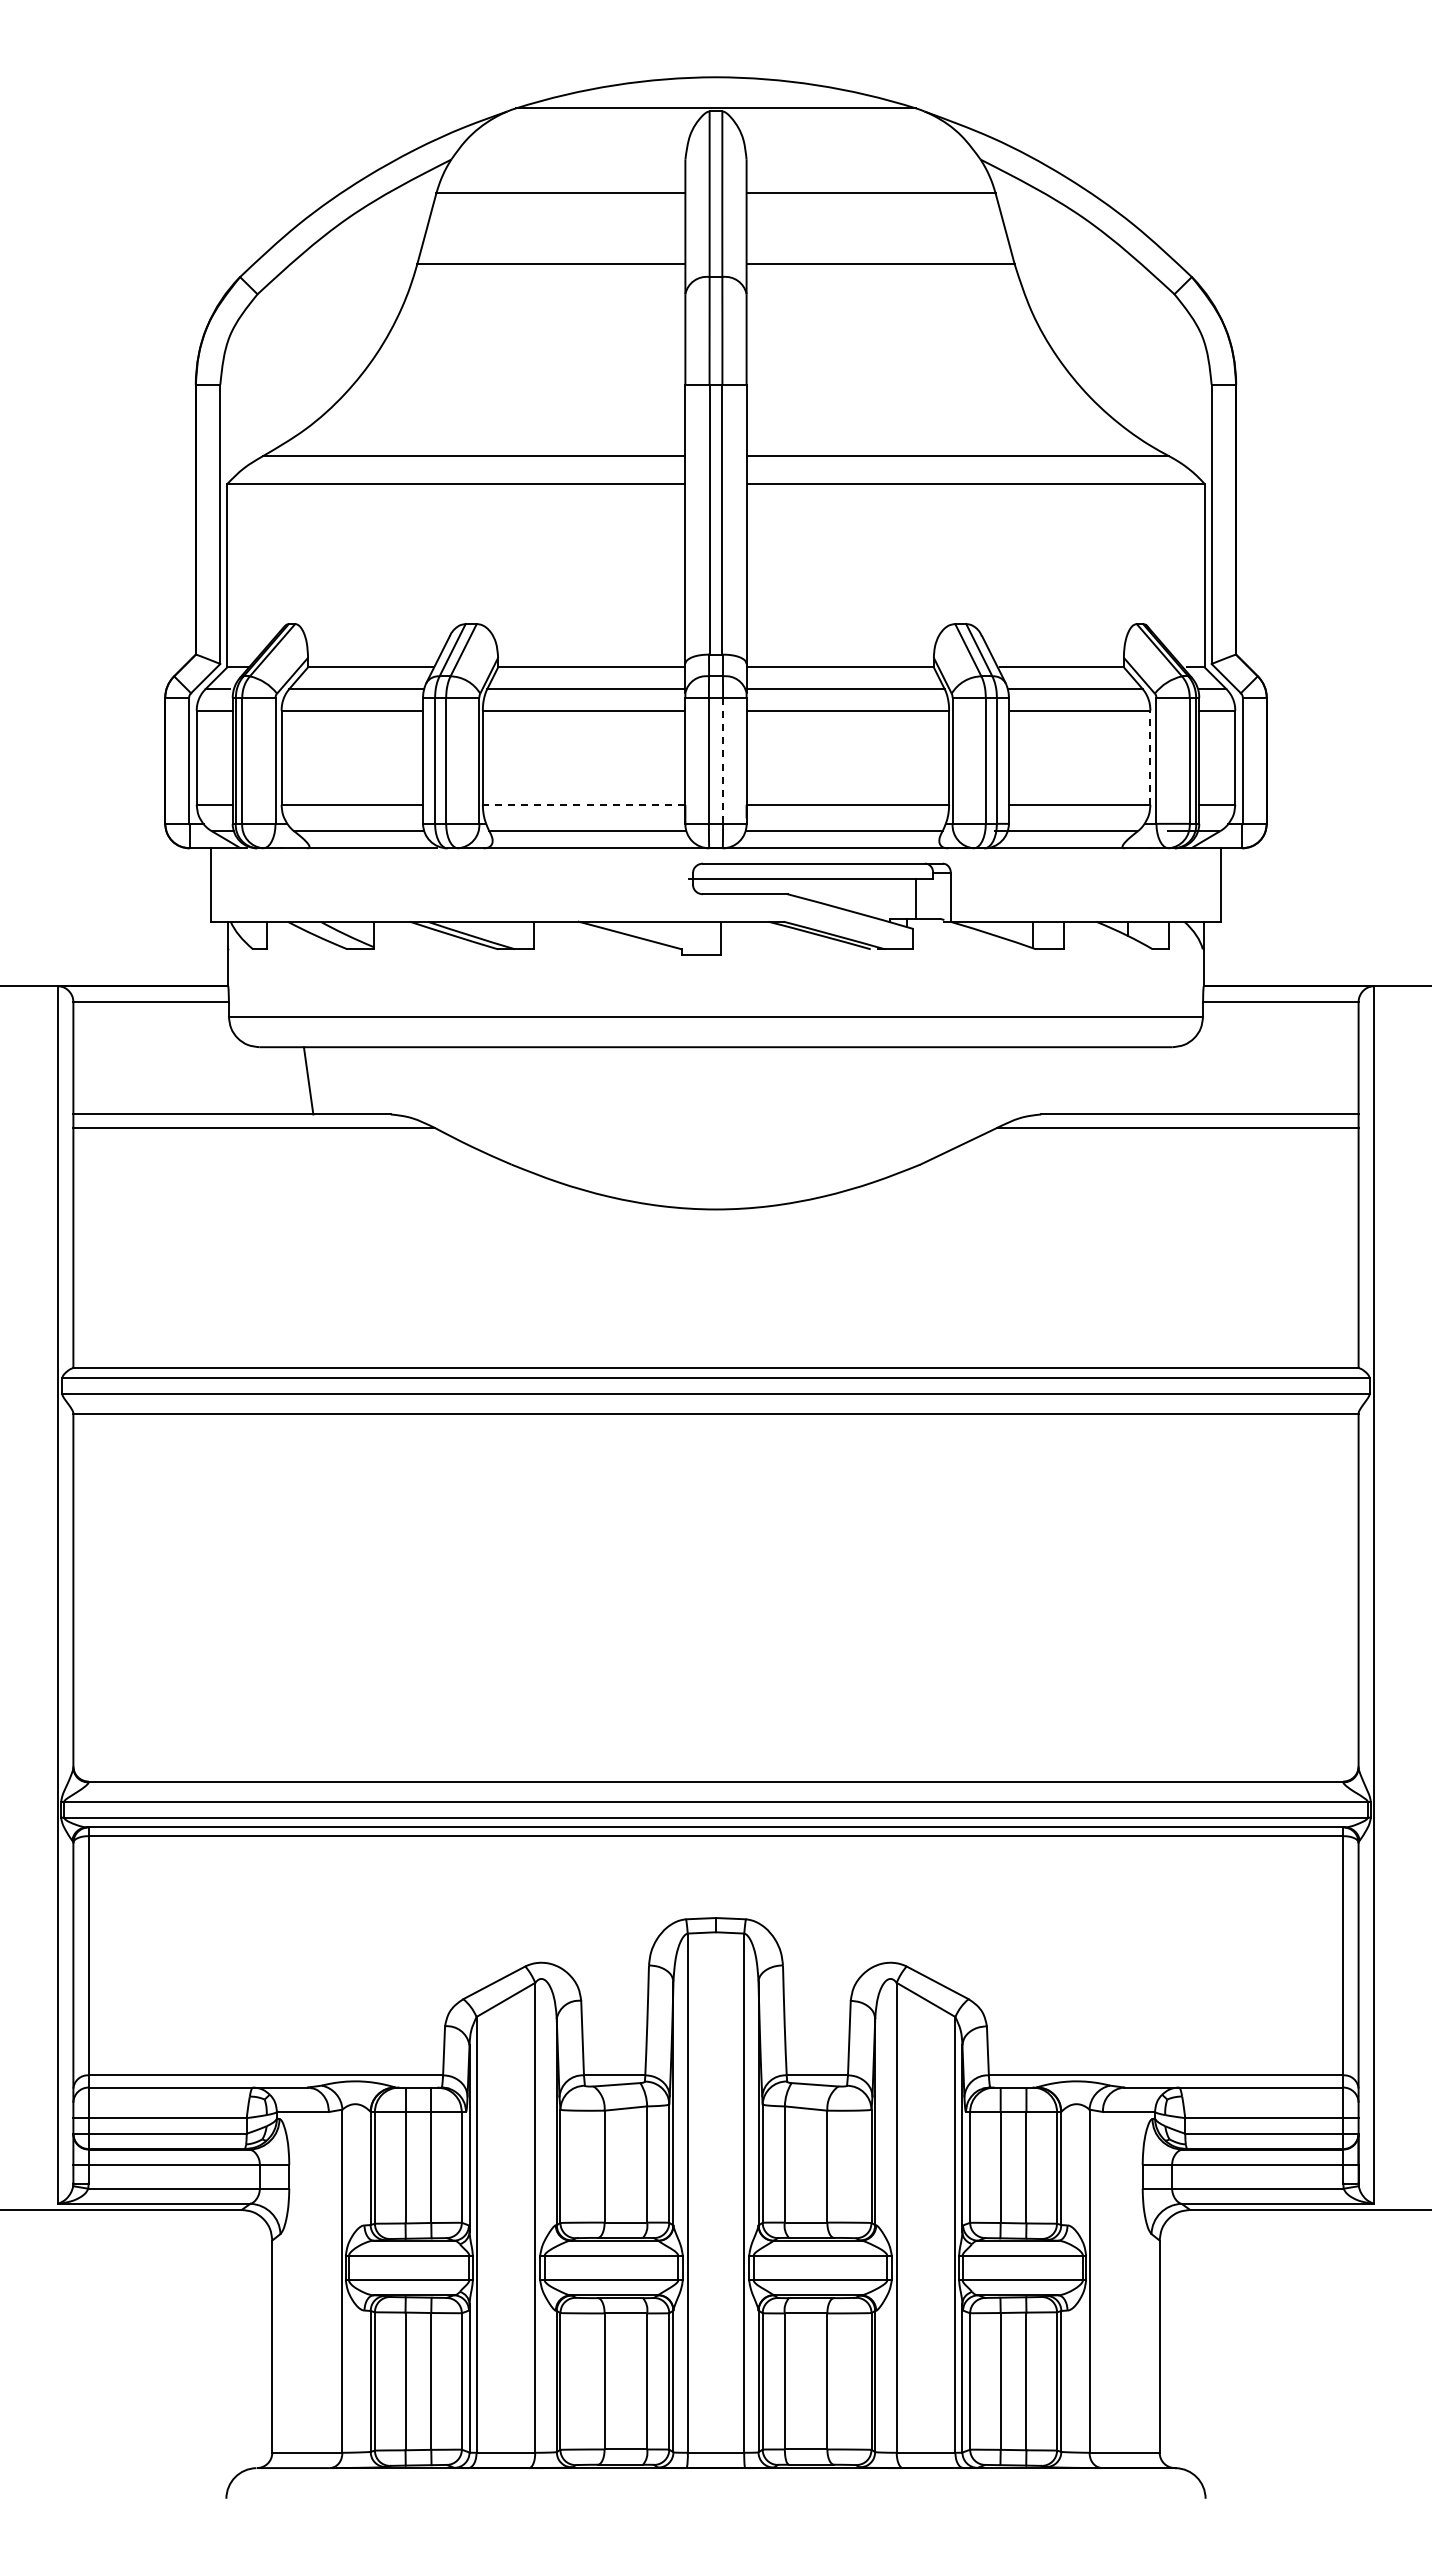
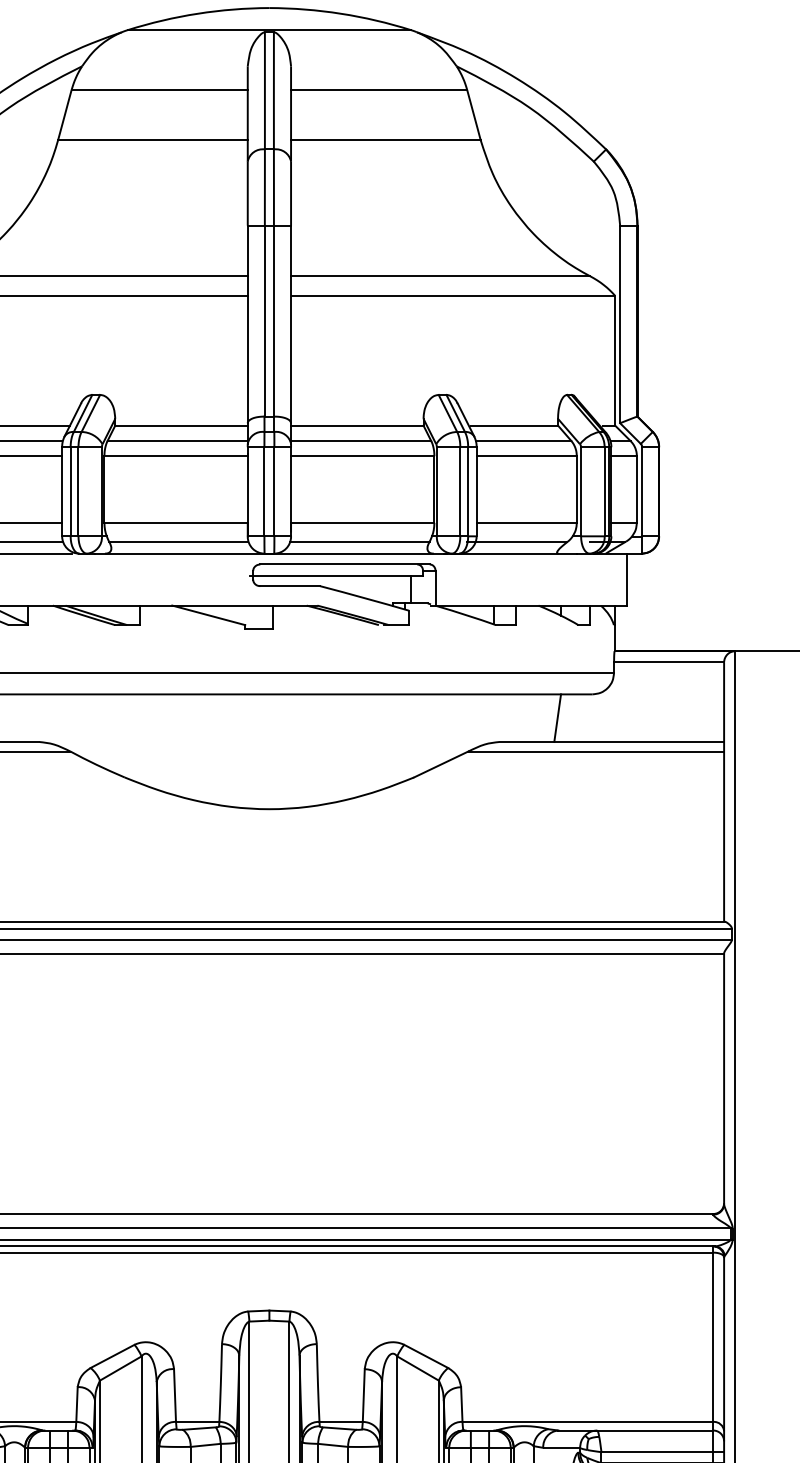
line: (1150, 757) -> (576, 489), dashed -> solid
line: (723, 760) -> (274, 491), dashed -> solid
line: (583, 804) -> (175, 522), dashed -> solid
line: (1123, 1080) -> (557, 717), added

